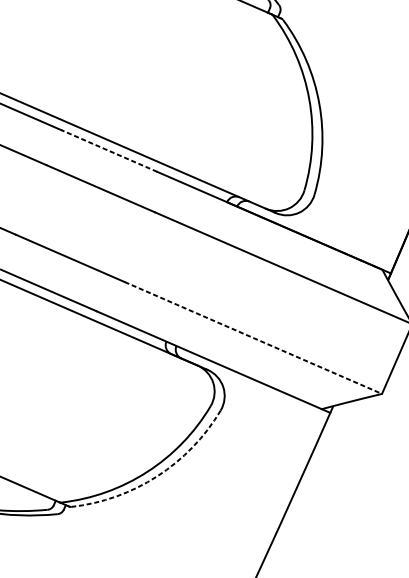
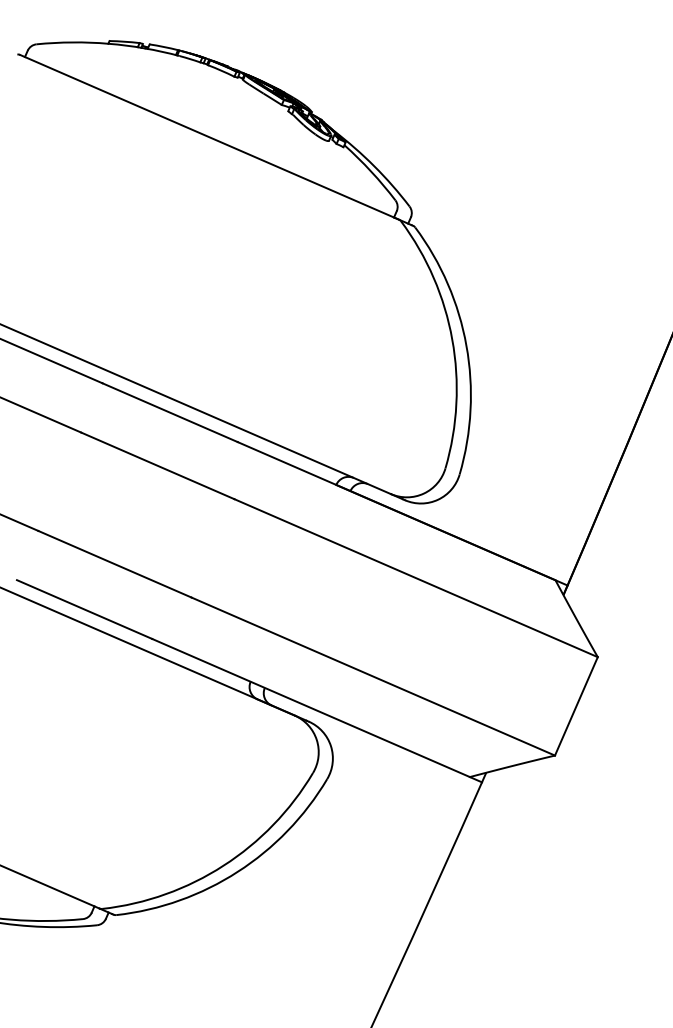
line: (109, 150) -> (170, 412), dashed -> solid
line: (253, 337) -> (373, 676), dashed -> solid
arc: (157, 476) -> (237, 871), dashed -> solid

